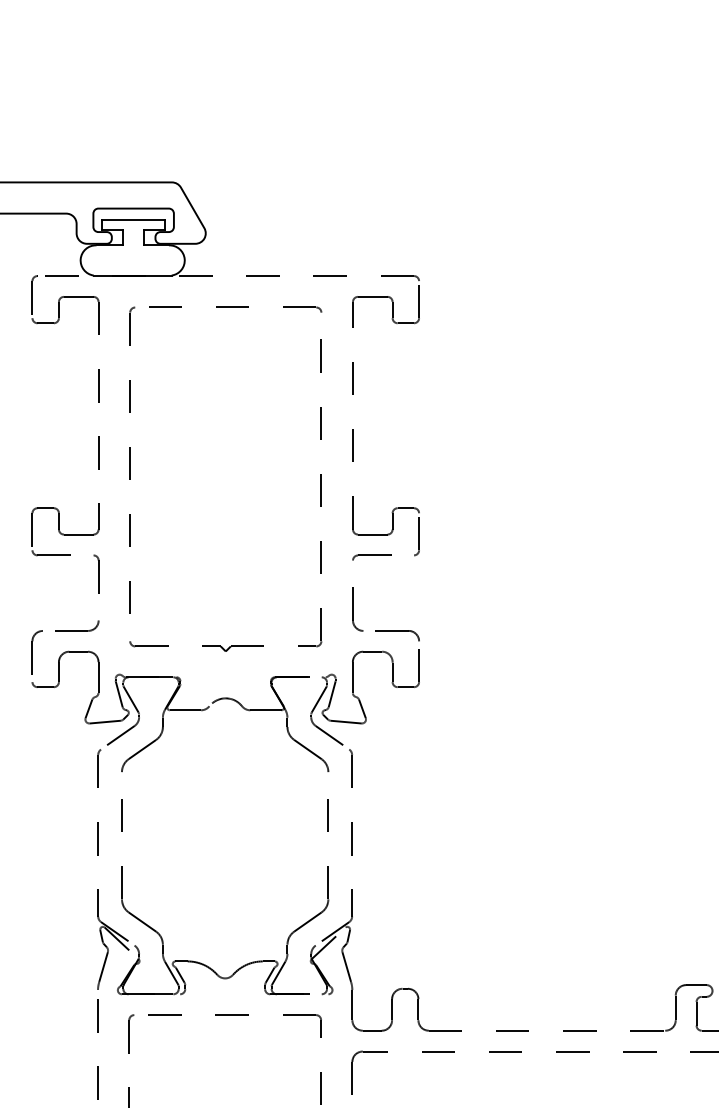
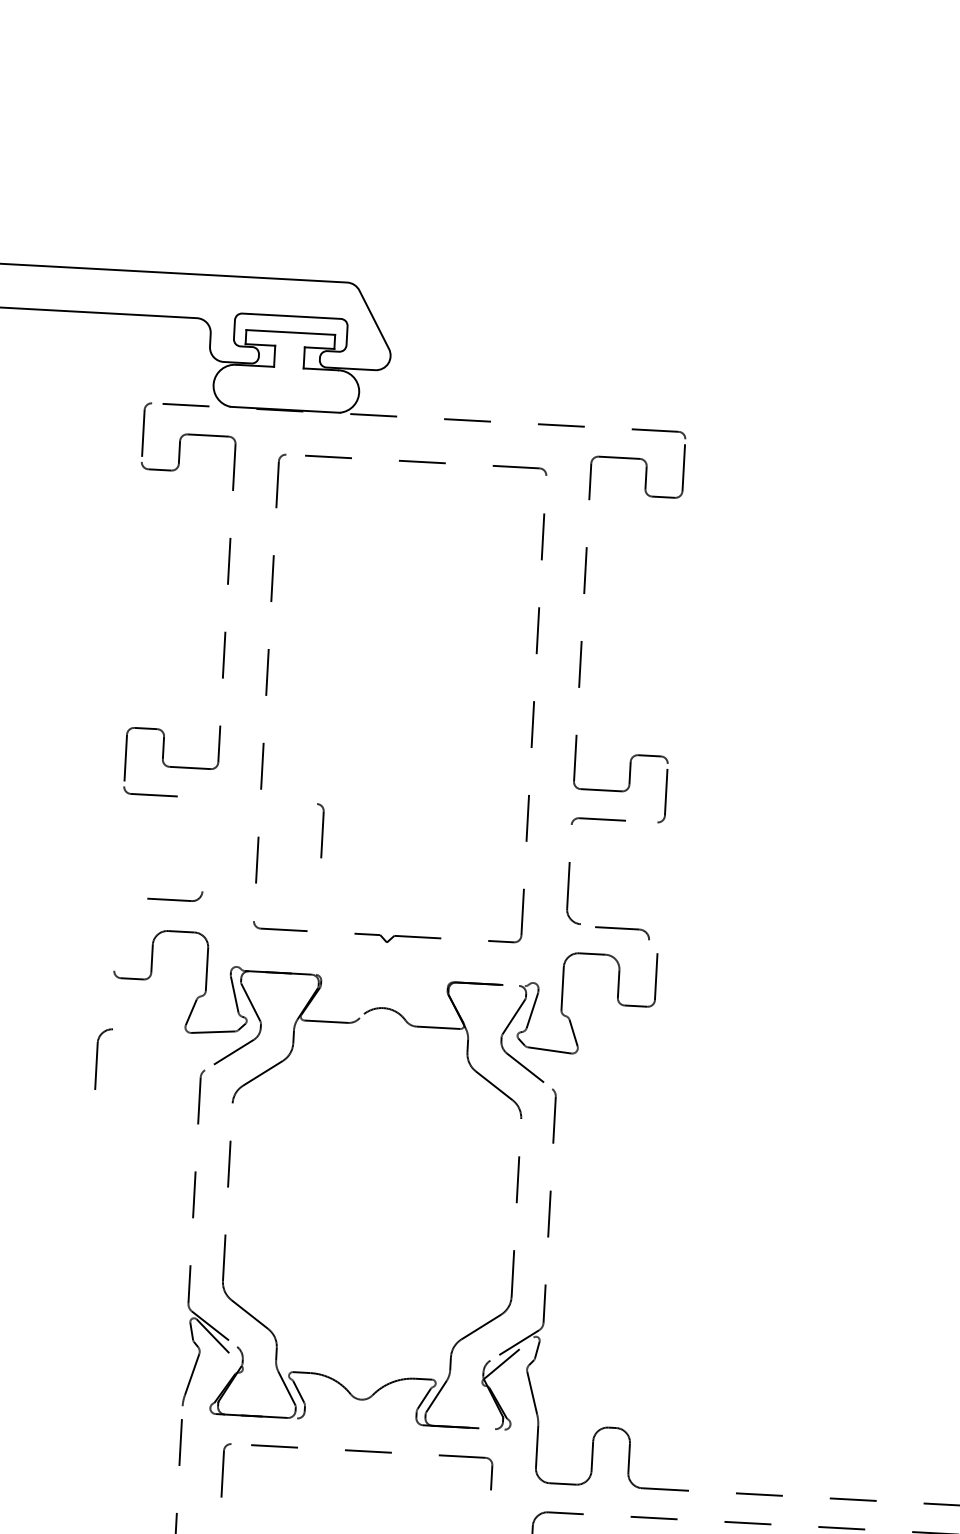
part: (96, 573) -> (319, 829), moved
part: (77, 625) -> (181, 894), size x0.7
part: (397, 635) -> (628, 933), size x0.7
part: (36, 652) -> (102, 1058), moved

